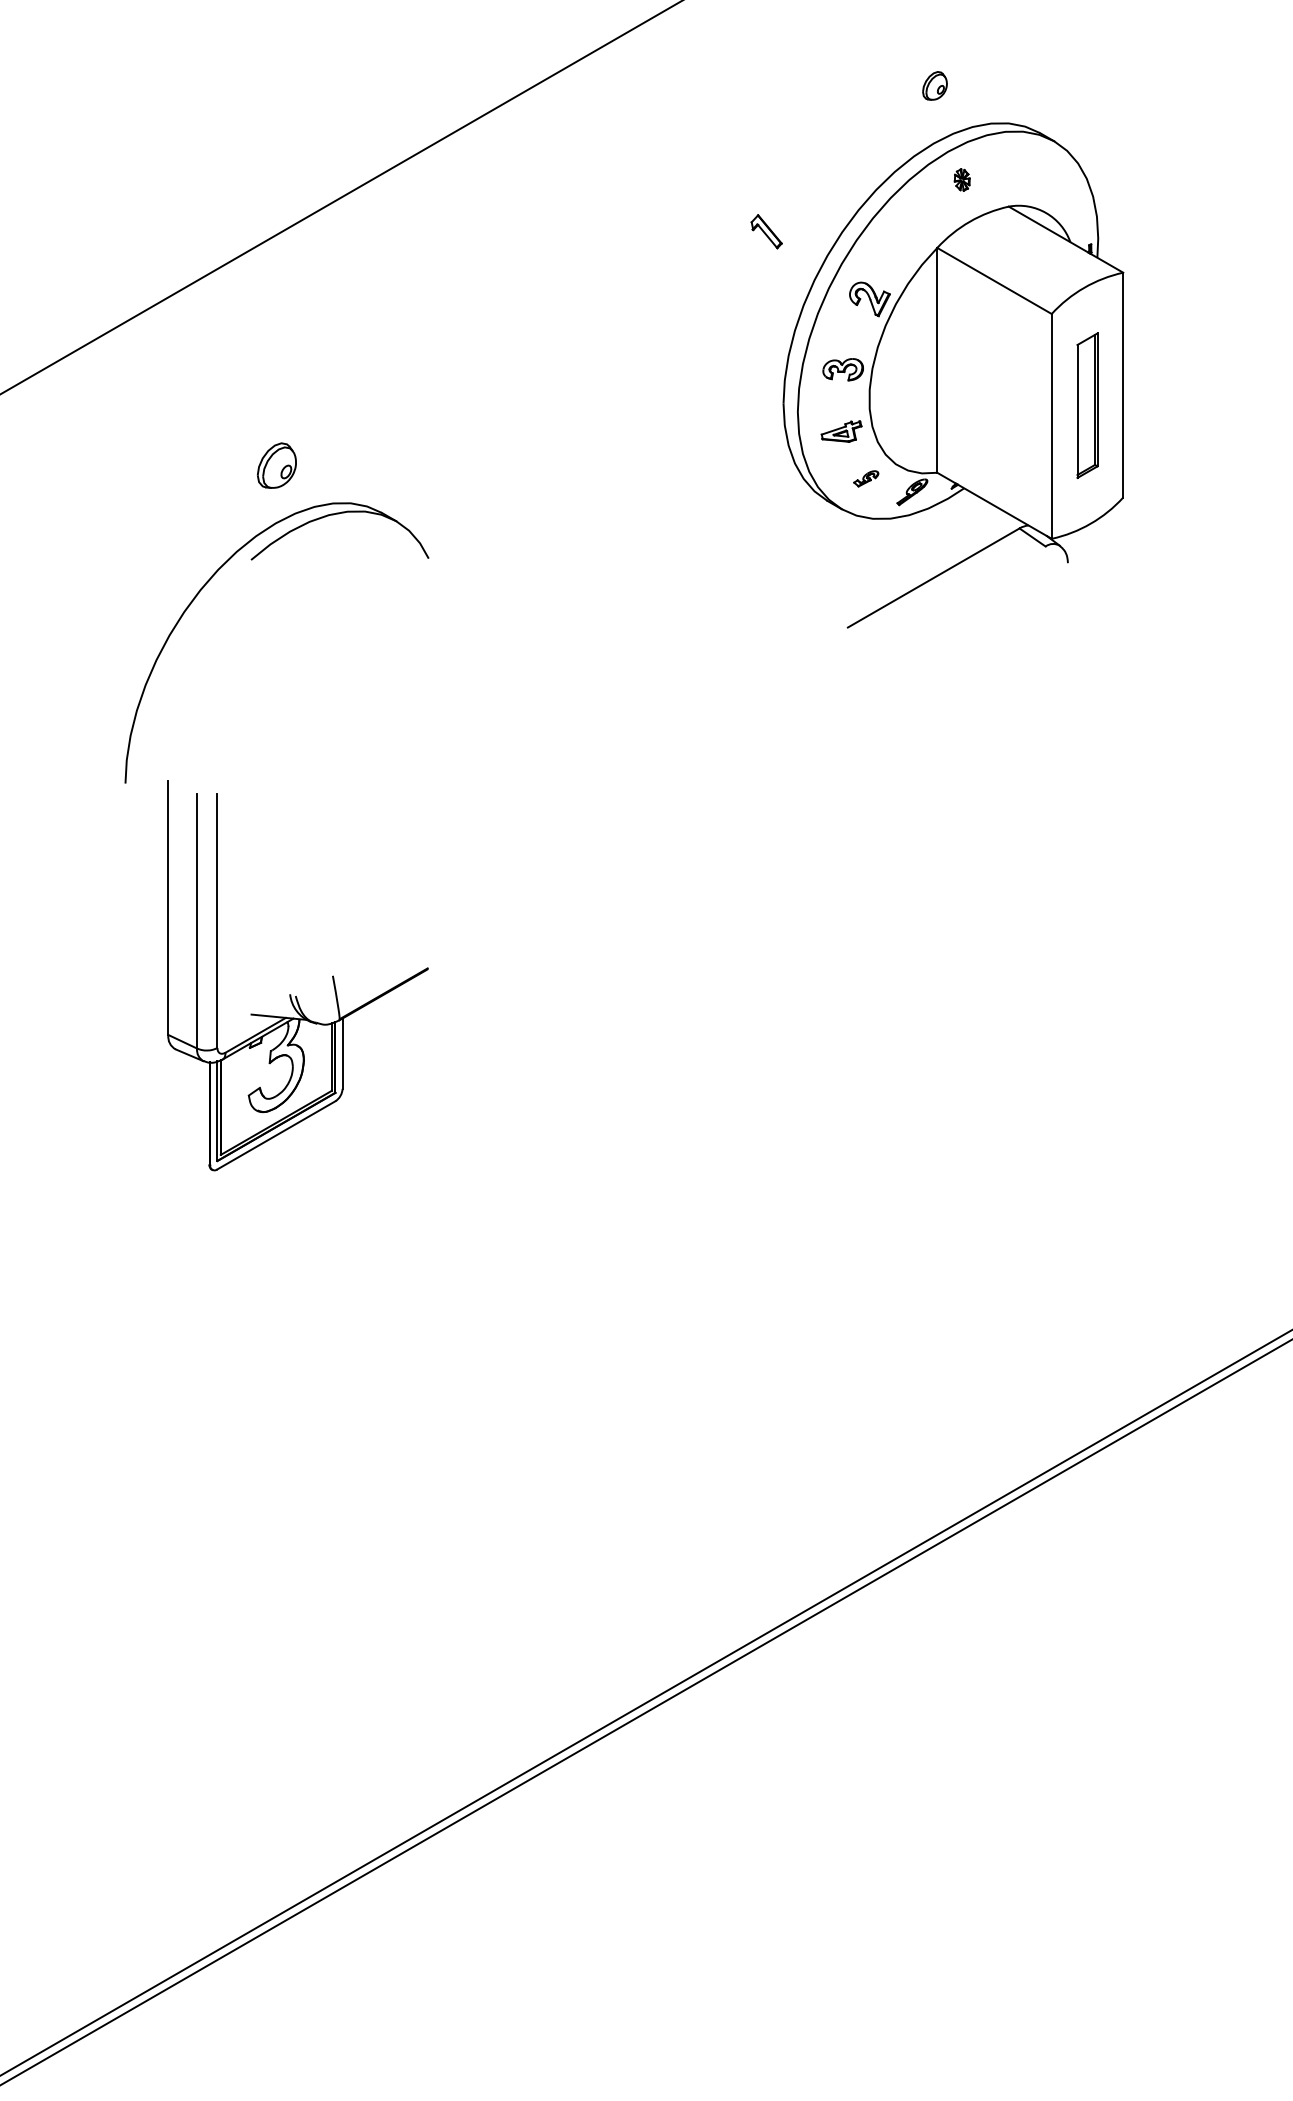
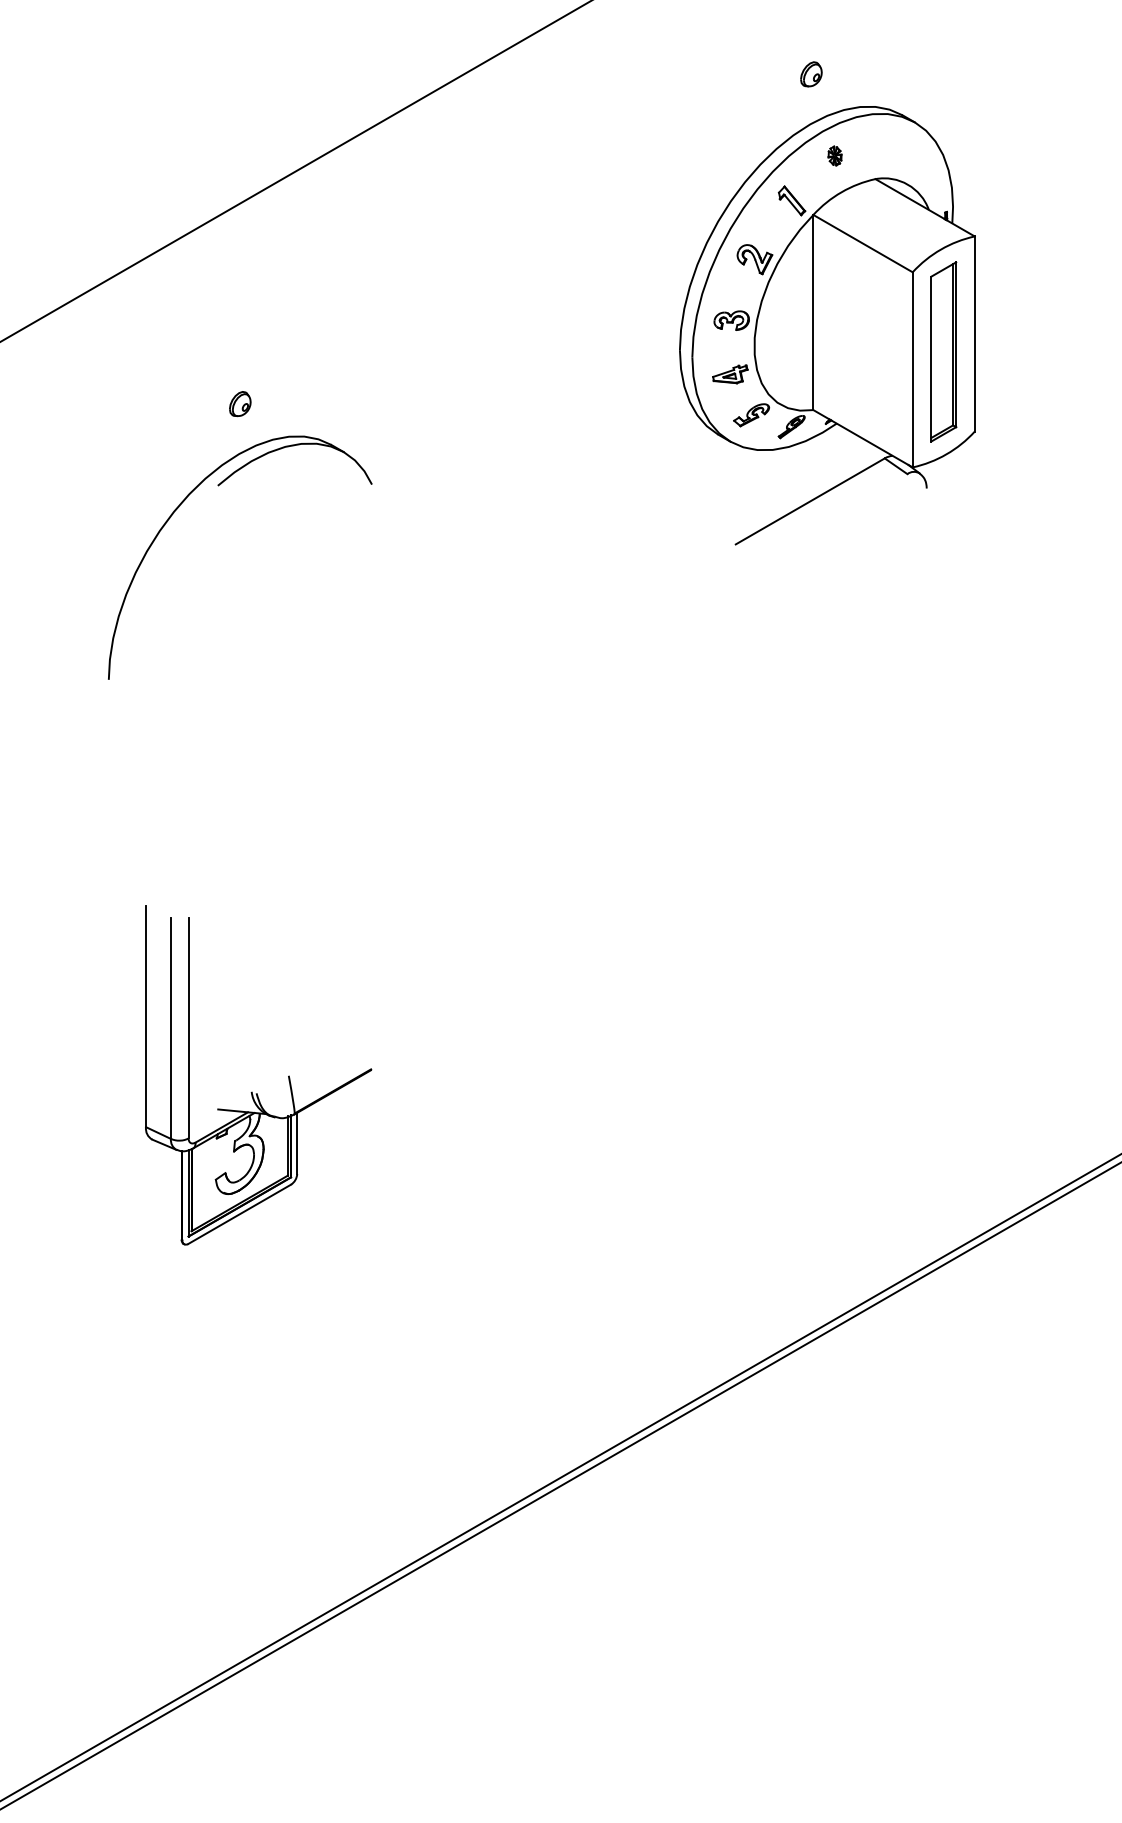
part: (766, 231) -> (791, 200), moved
part: (1087, 405) -> (943, 351), size x1.43
part: (276, 465) -> (239, 403), size x0.62
part: (866, 478) -> (751, 415), size x1.67
part: (291, 994) -> (252, 1092), moved

